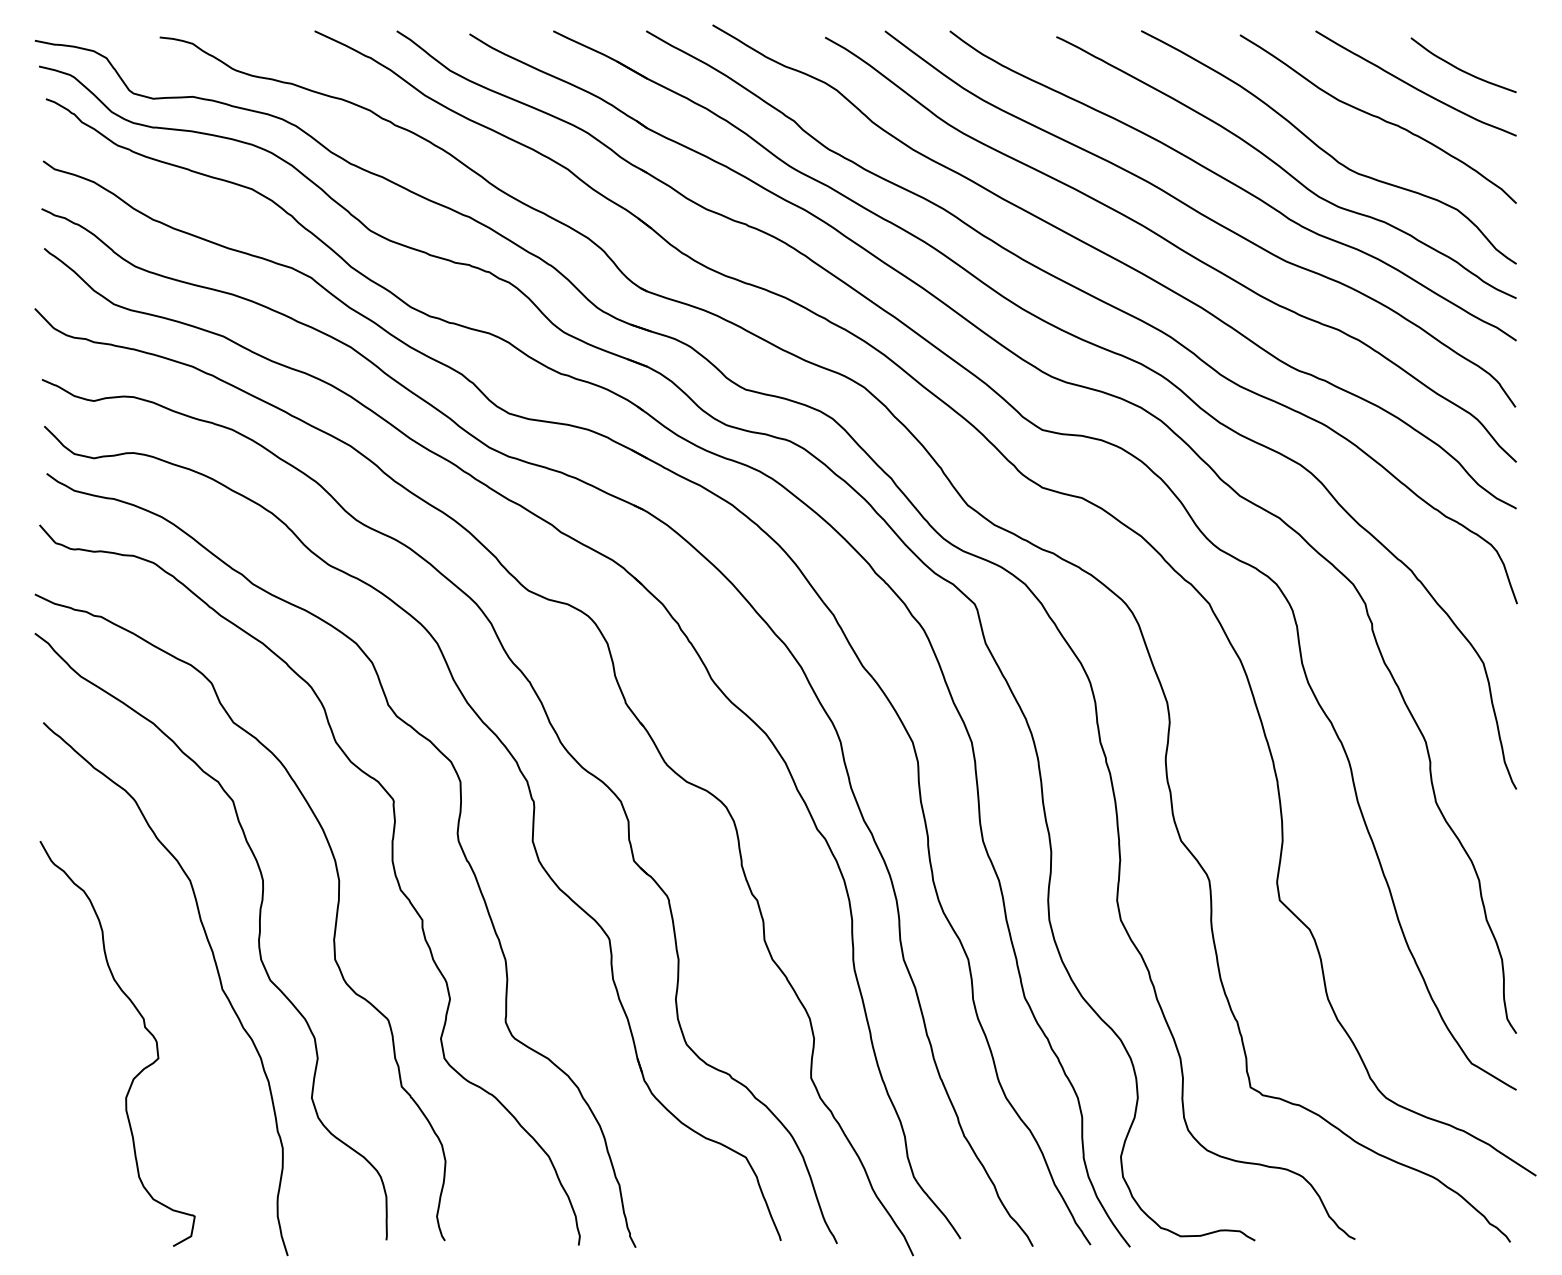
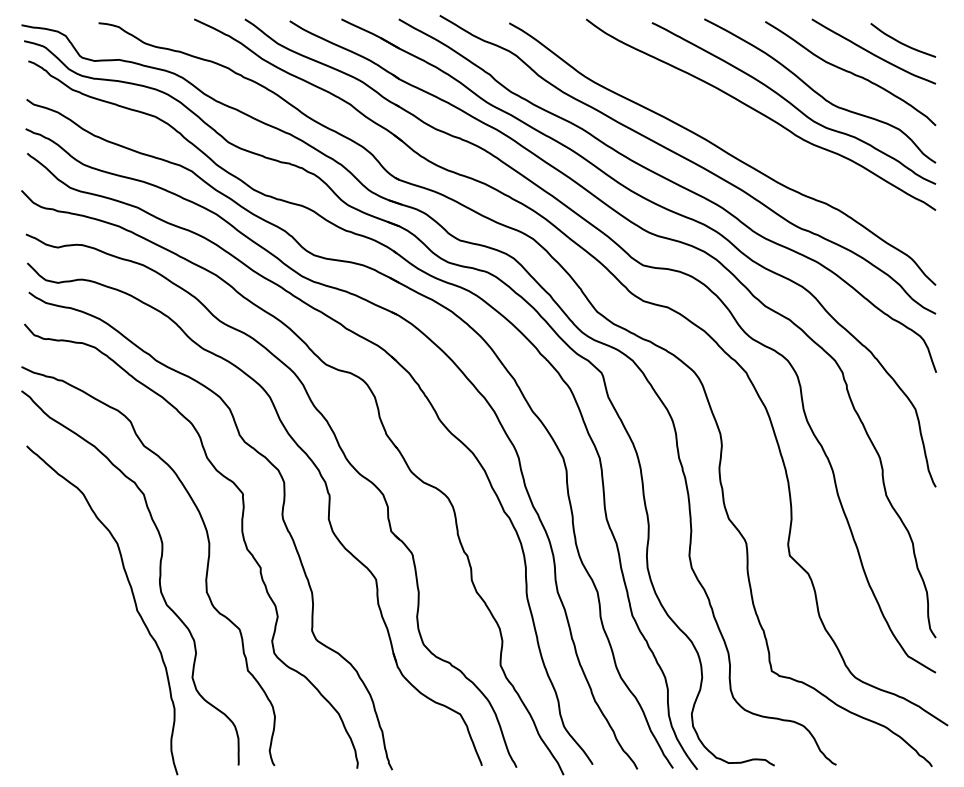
curve: (1201, 216) -> (741, 133), removed
curve: (143, 1028) -> (88, 634), removed

